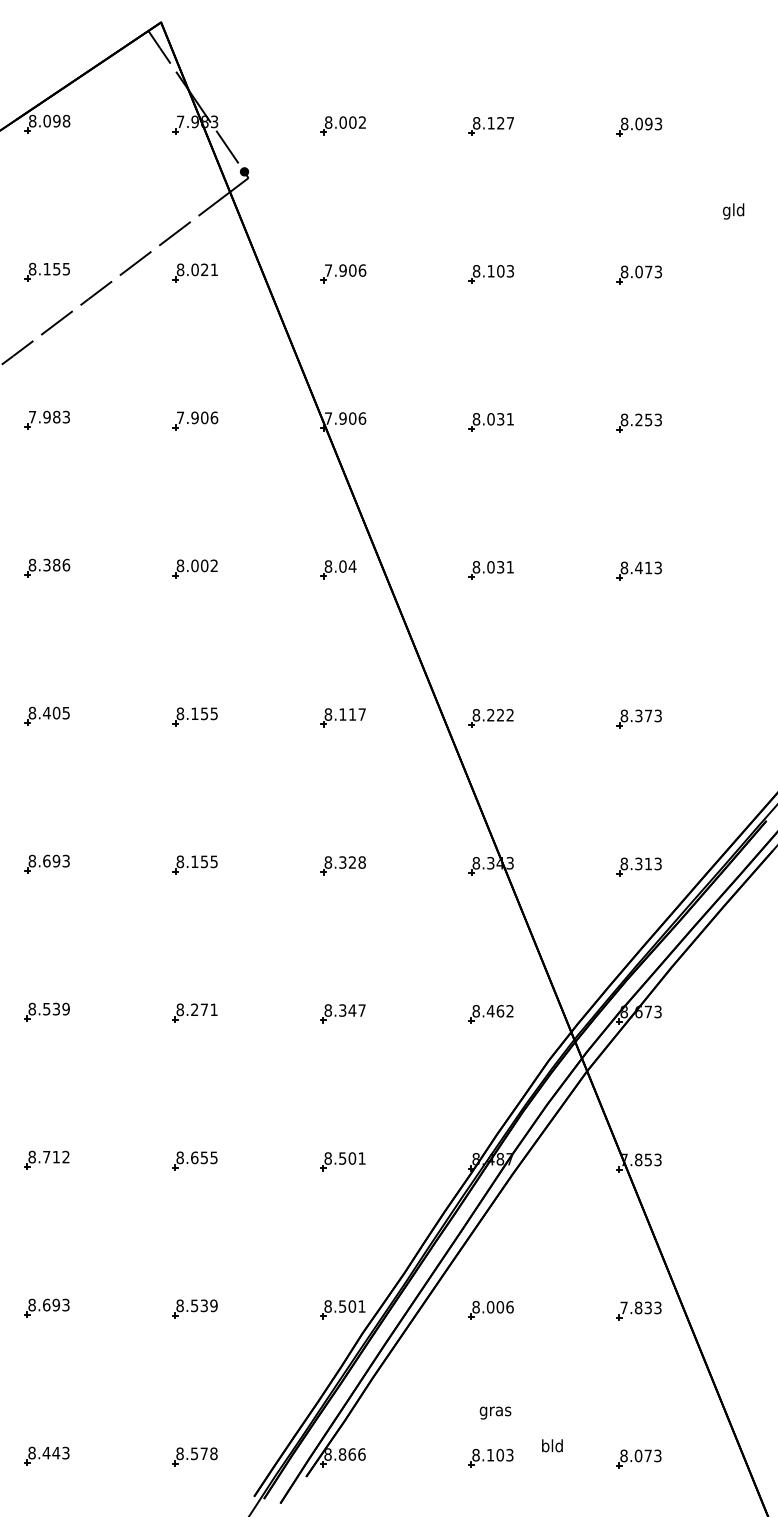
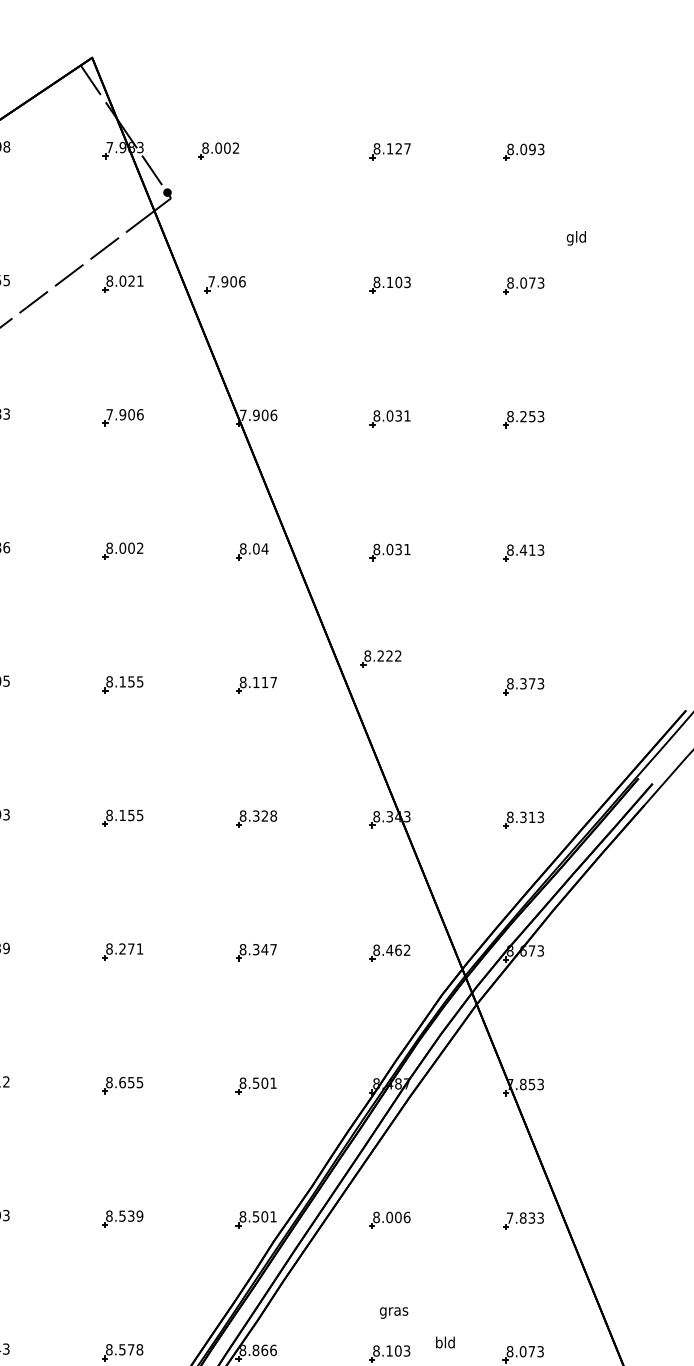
part: (342, 125) -> (218, 150), moved
text: (733, 211) -> (576, 238), moved
part: (343, 273) -> (225, 284), moved
part: (490, 718) -> (380, 658), moved

